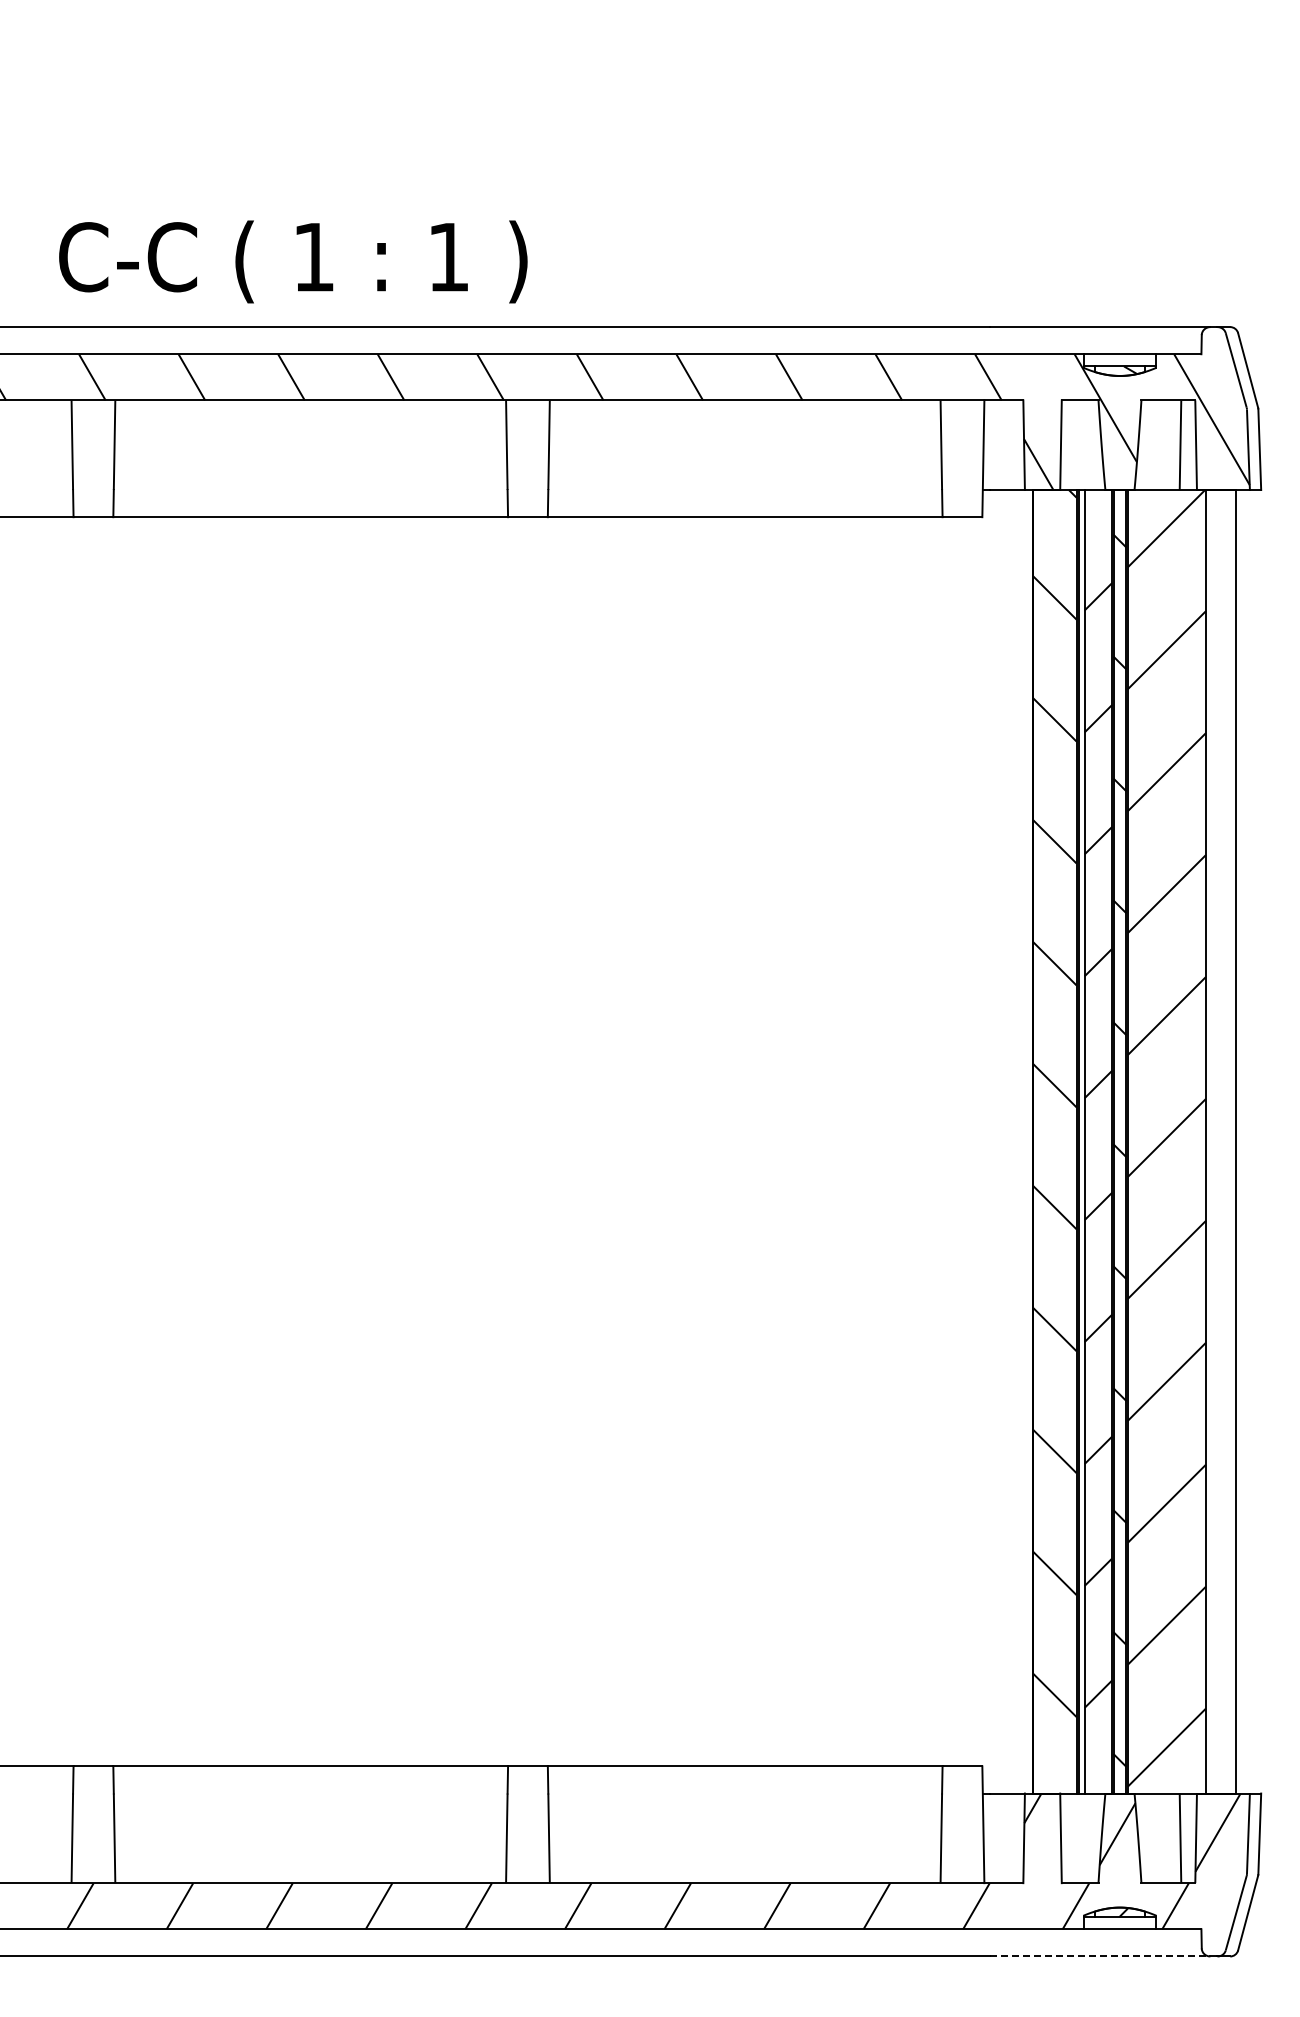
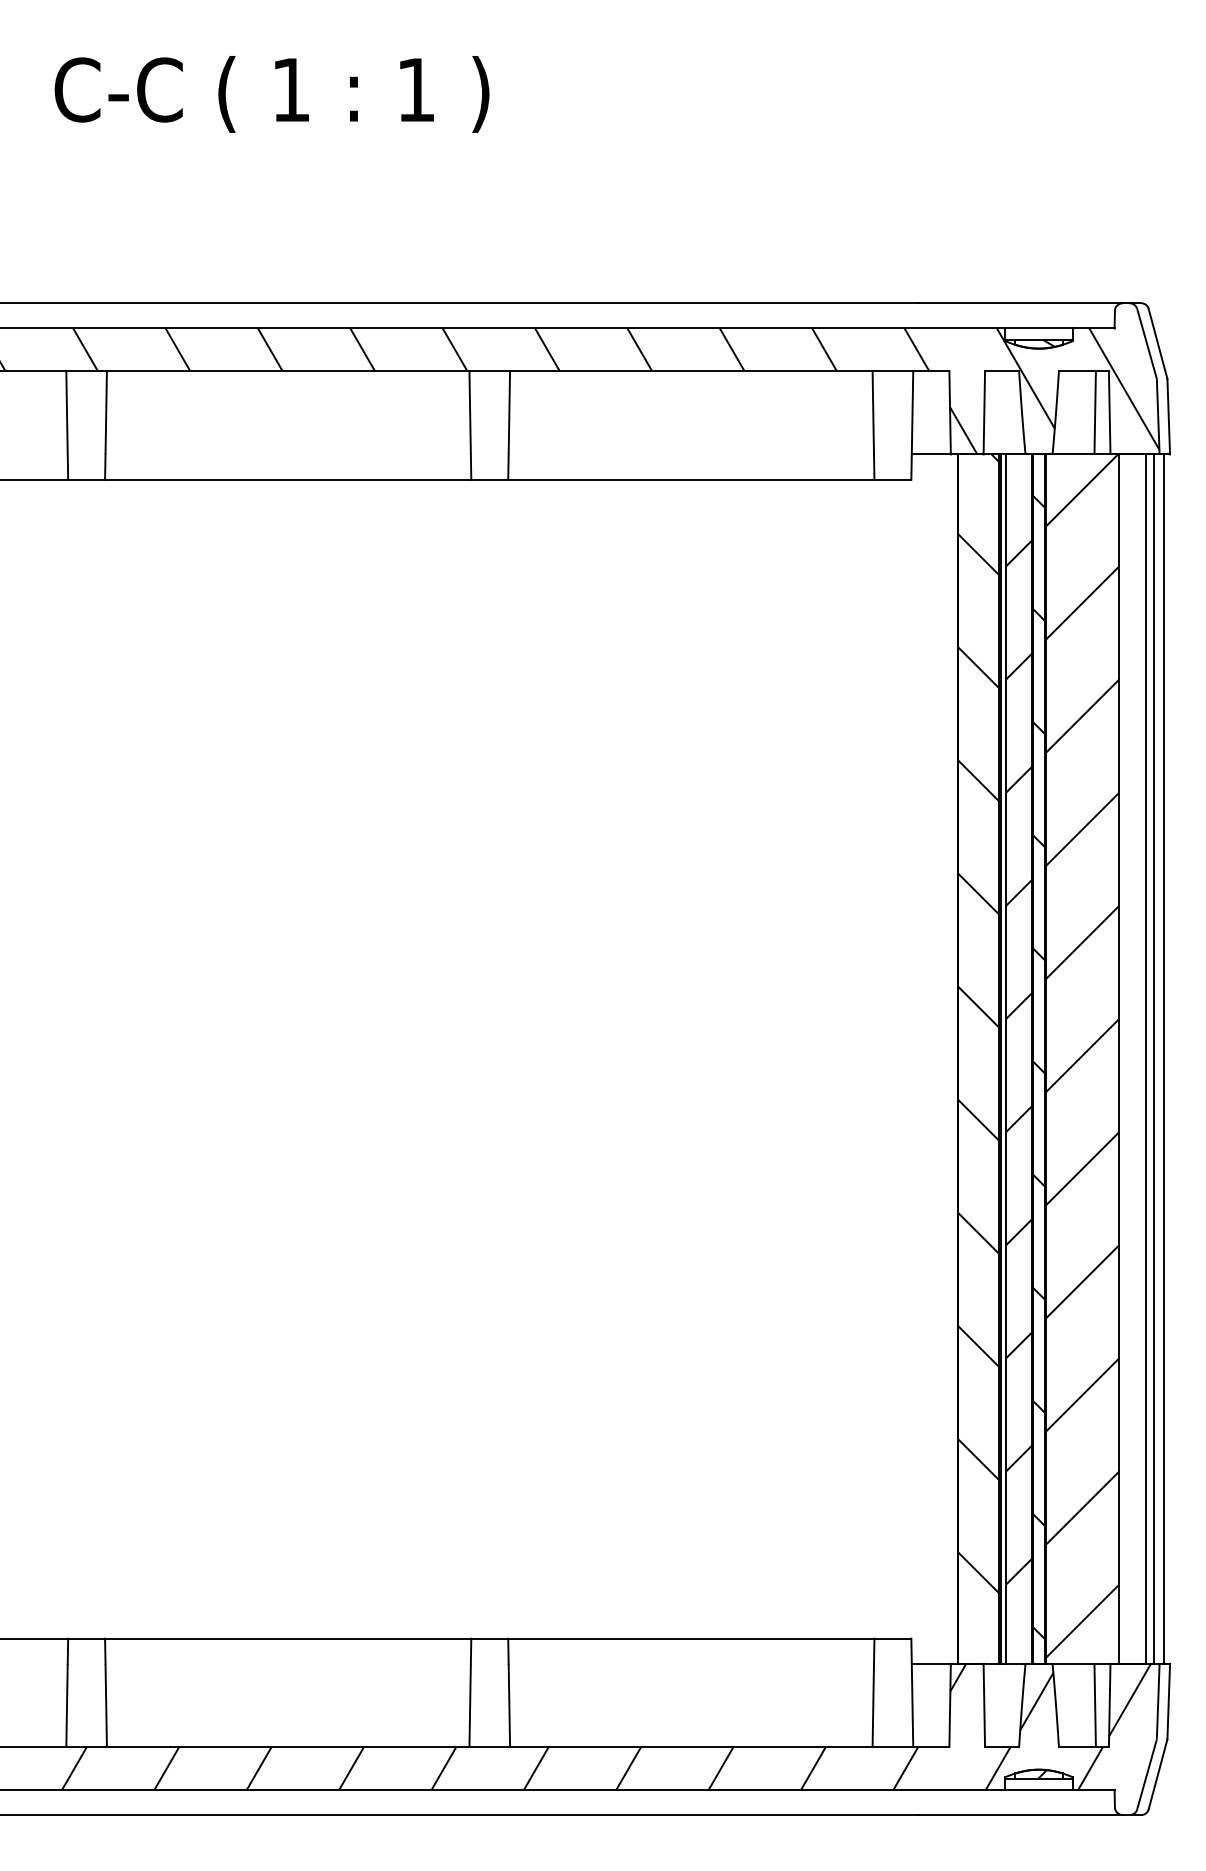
text: (293, 261) -> (272, 93), moved
line: (1244, 1141) -> (1154, 1058), added
line: (1254, 1141) -> (1163, 1058), added
line: (1100, 1956) -> (1020, 1815), dashed -> solid

